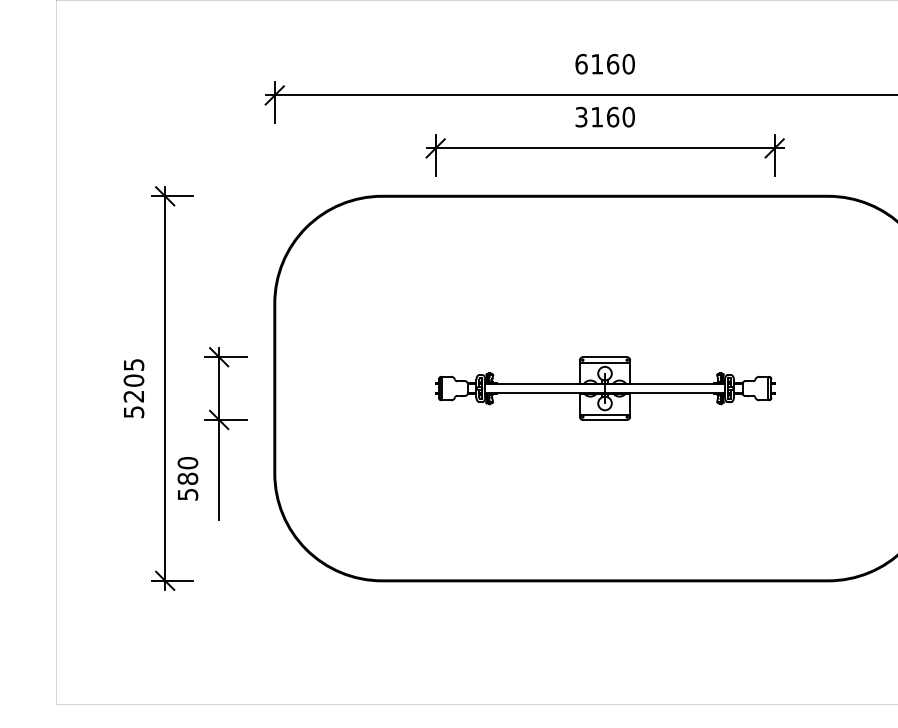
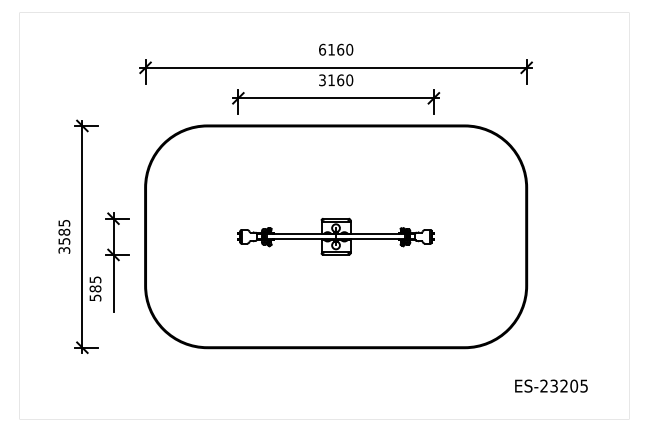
text: (134, 394) -> (64, 240), 5205 -> 3585
text: (187, 462) -> (95, 279), 580 -> 585

